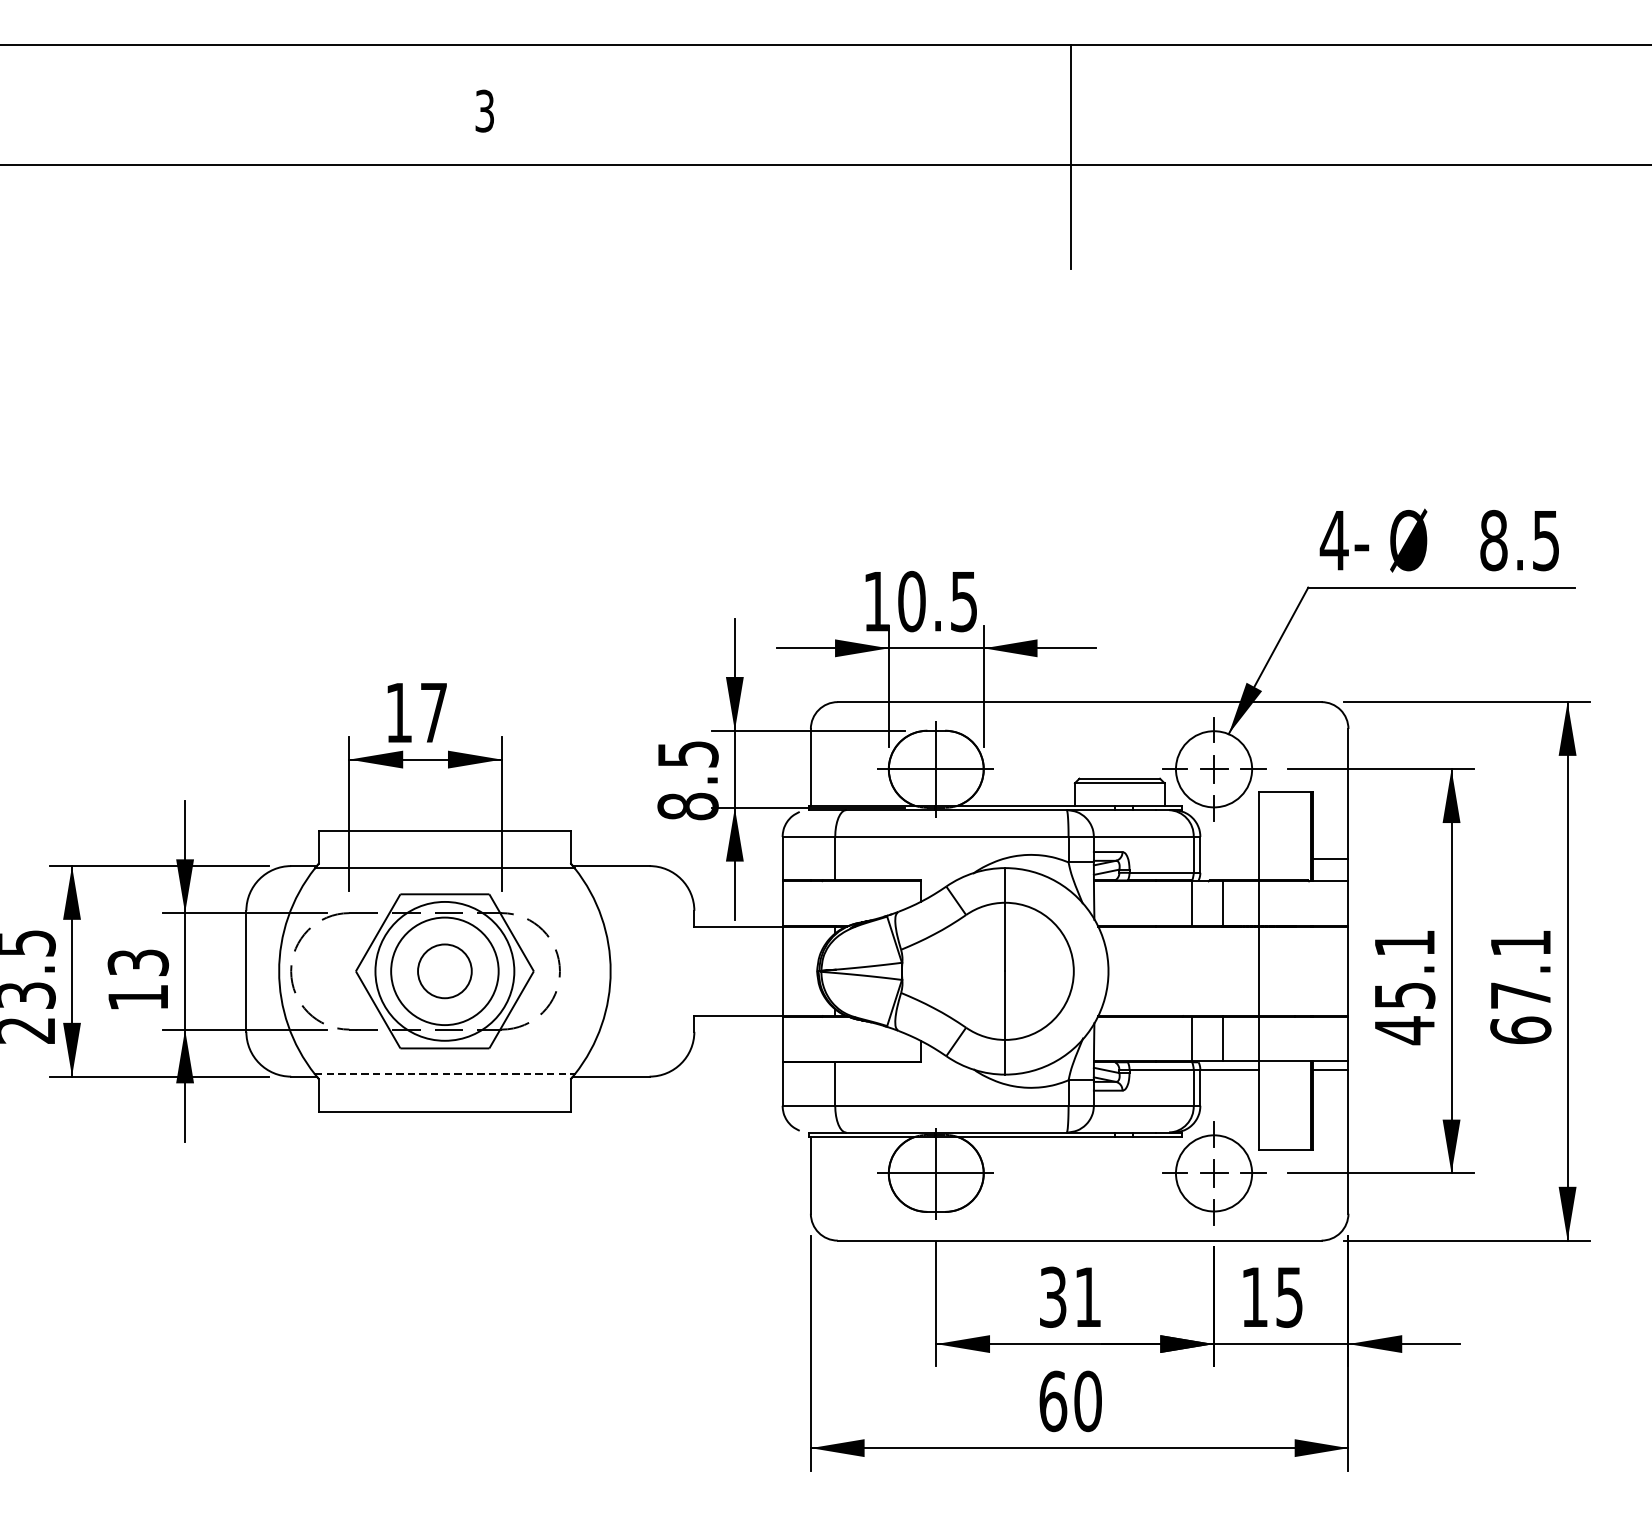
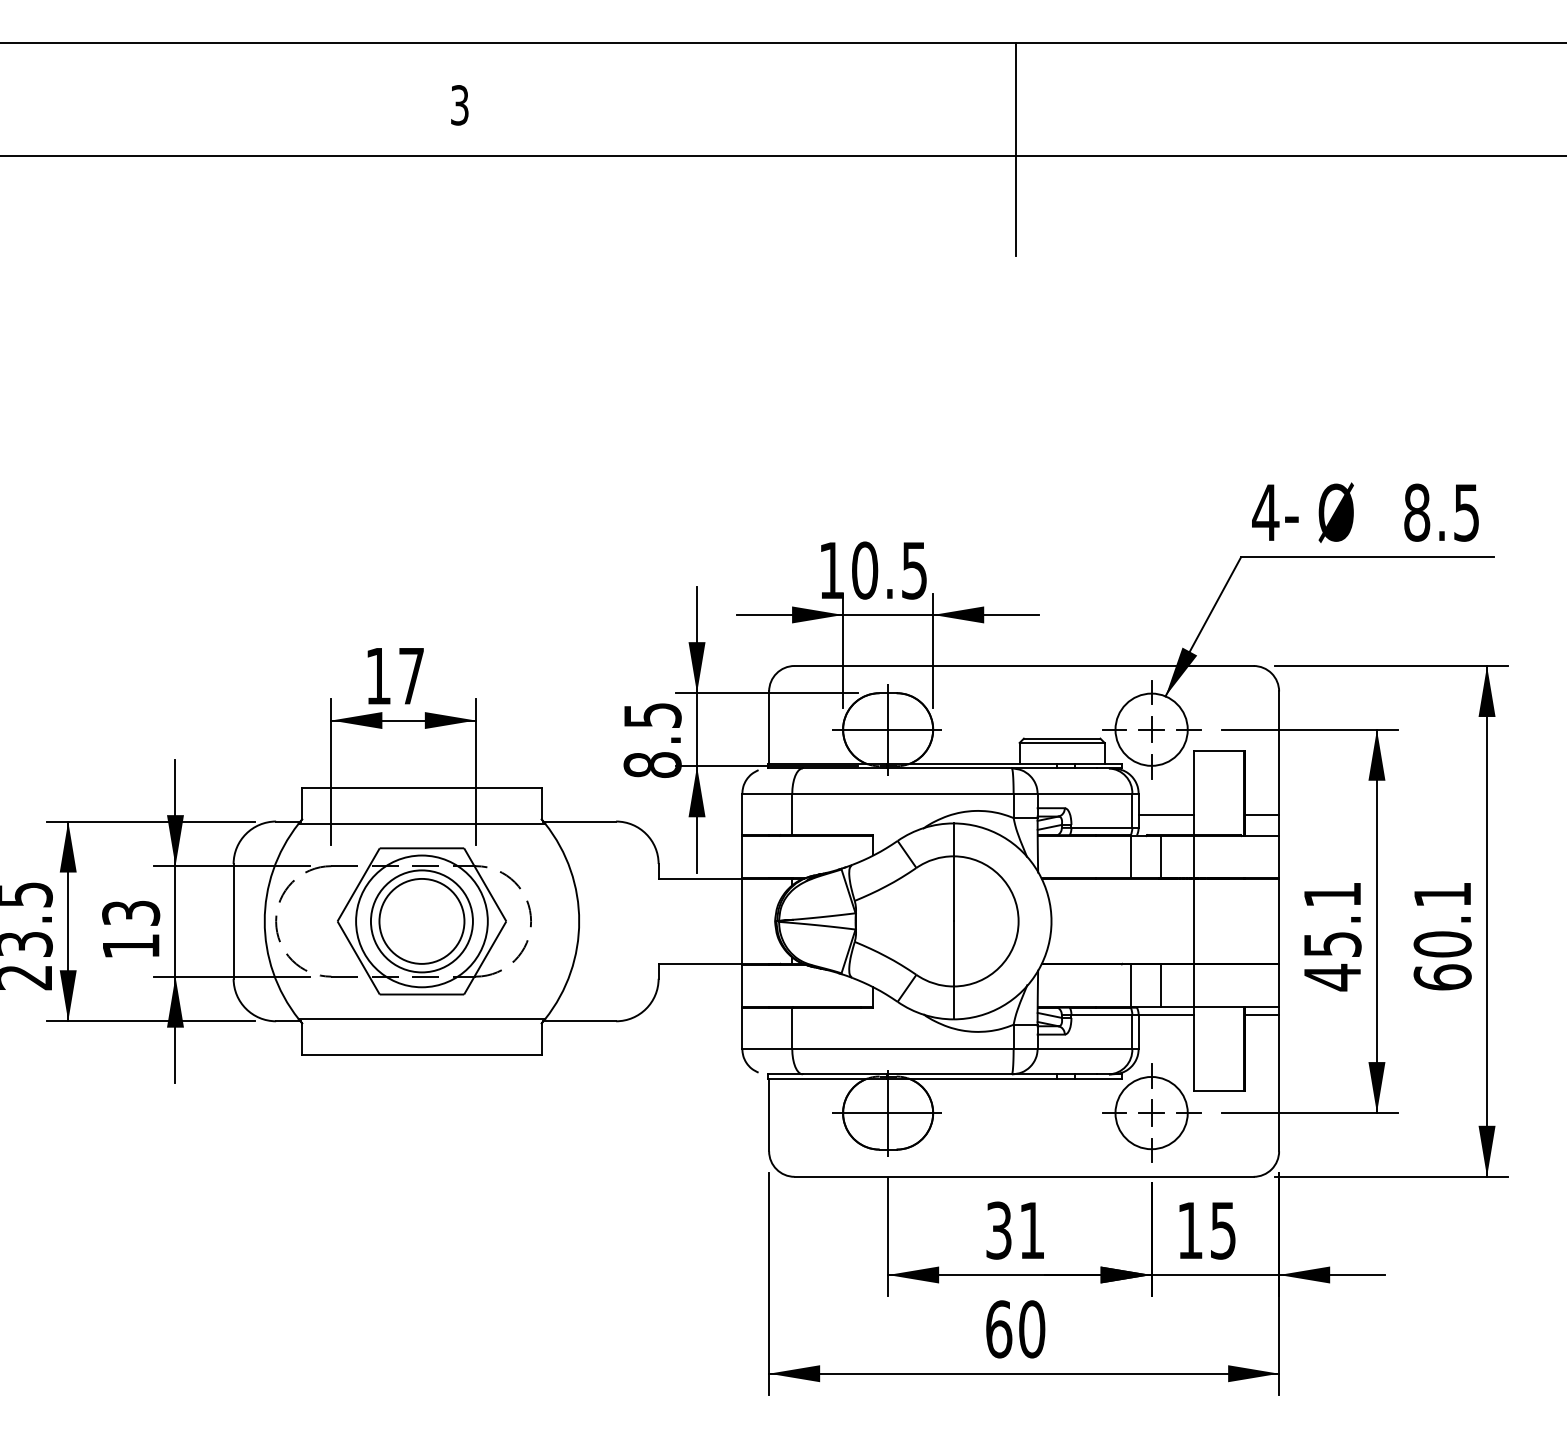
line: (1229, 858) -> (1166, 814), added
circle: (444, 970) -> (421, 920), size x1.67
text: (1520, 995) -> (1442, 944), 67.1 -> 60.1
line: (445, 1074) -> (422, 1019), dashed -> solid

